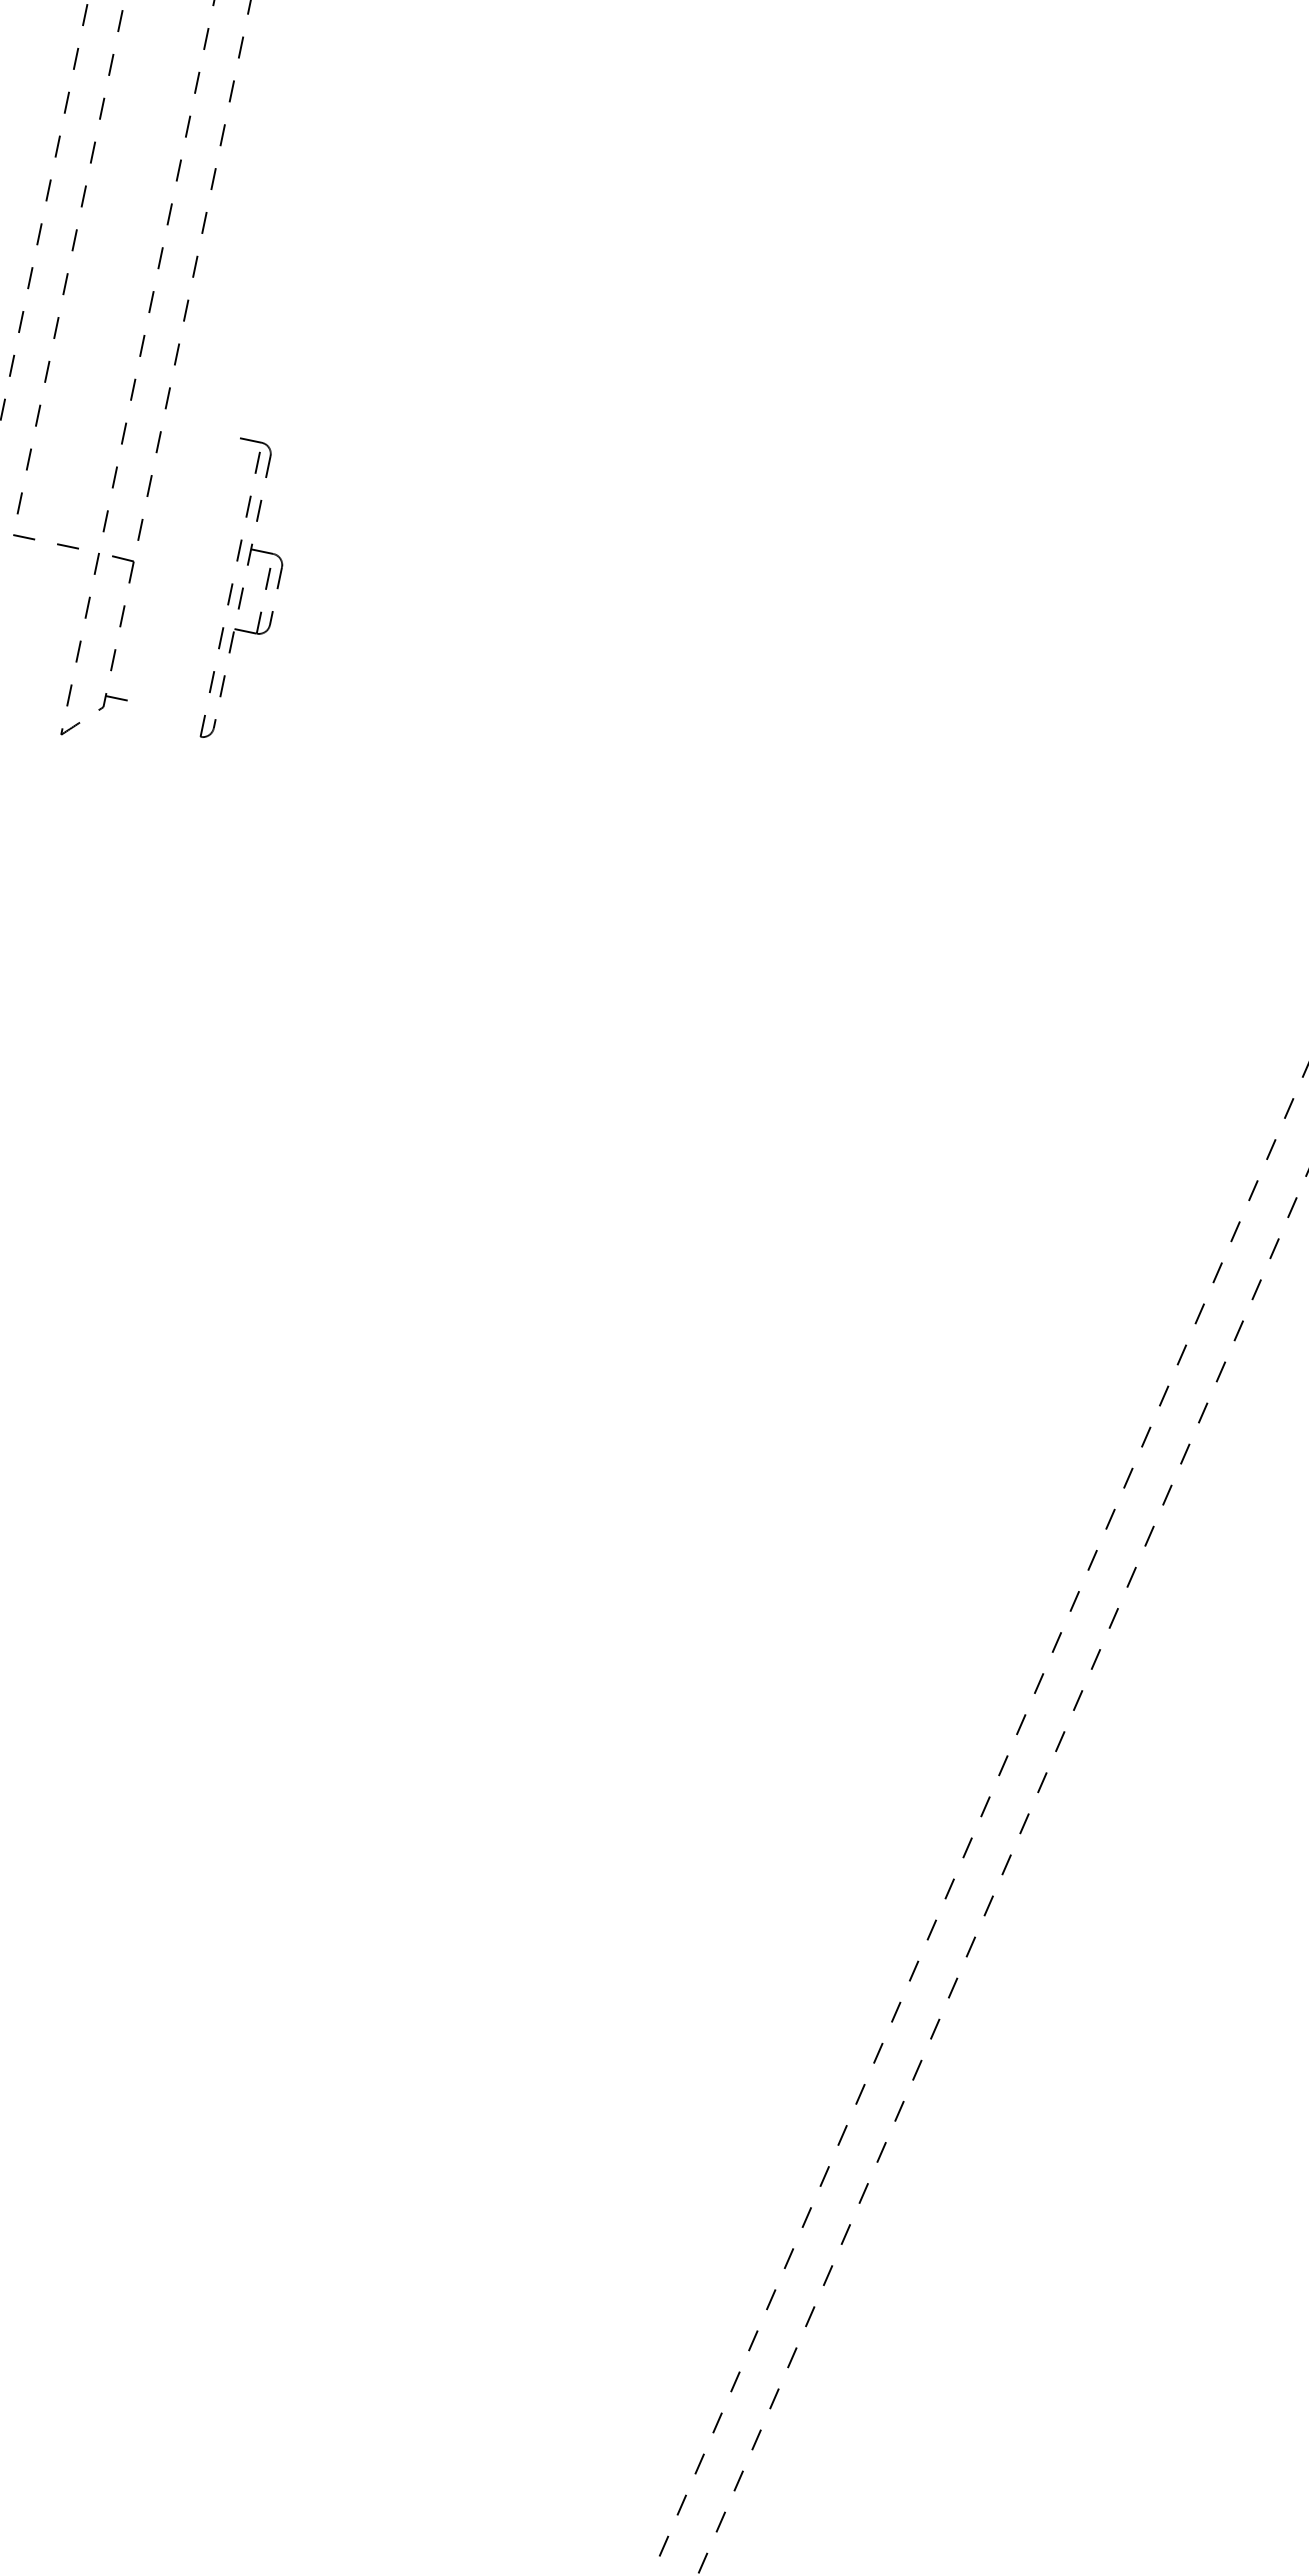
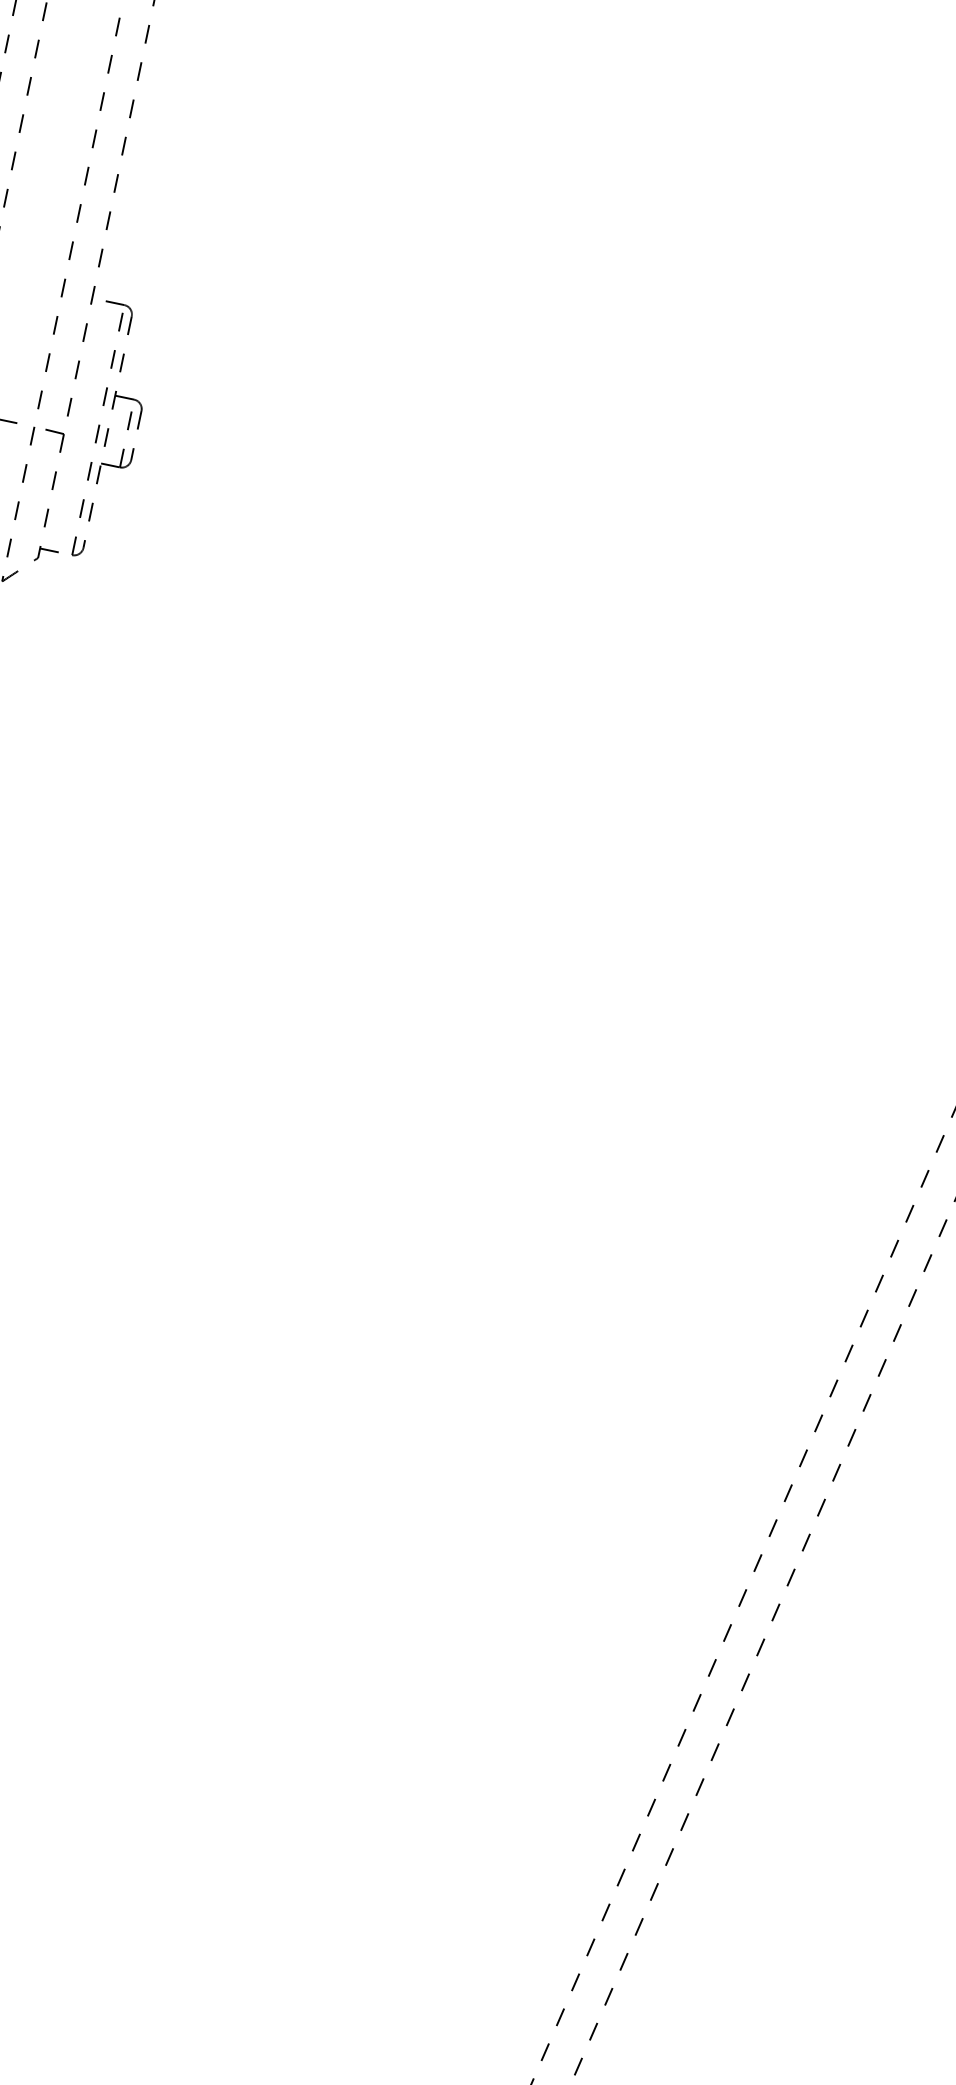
part: (241, 587) -> (107, 428), moved

